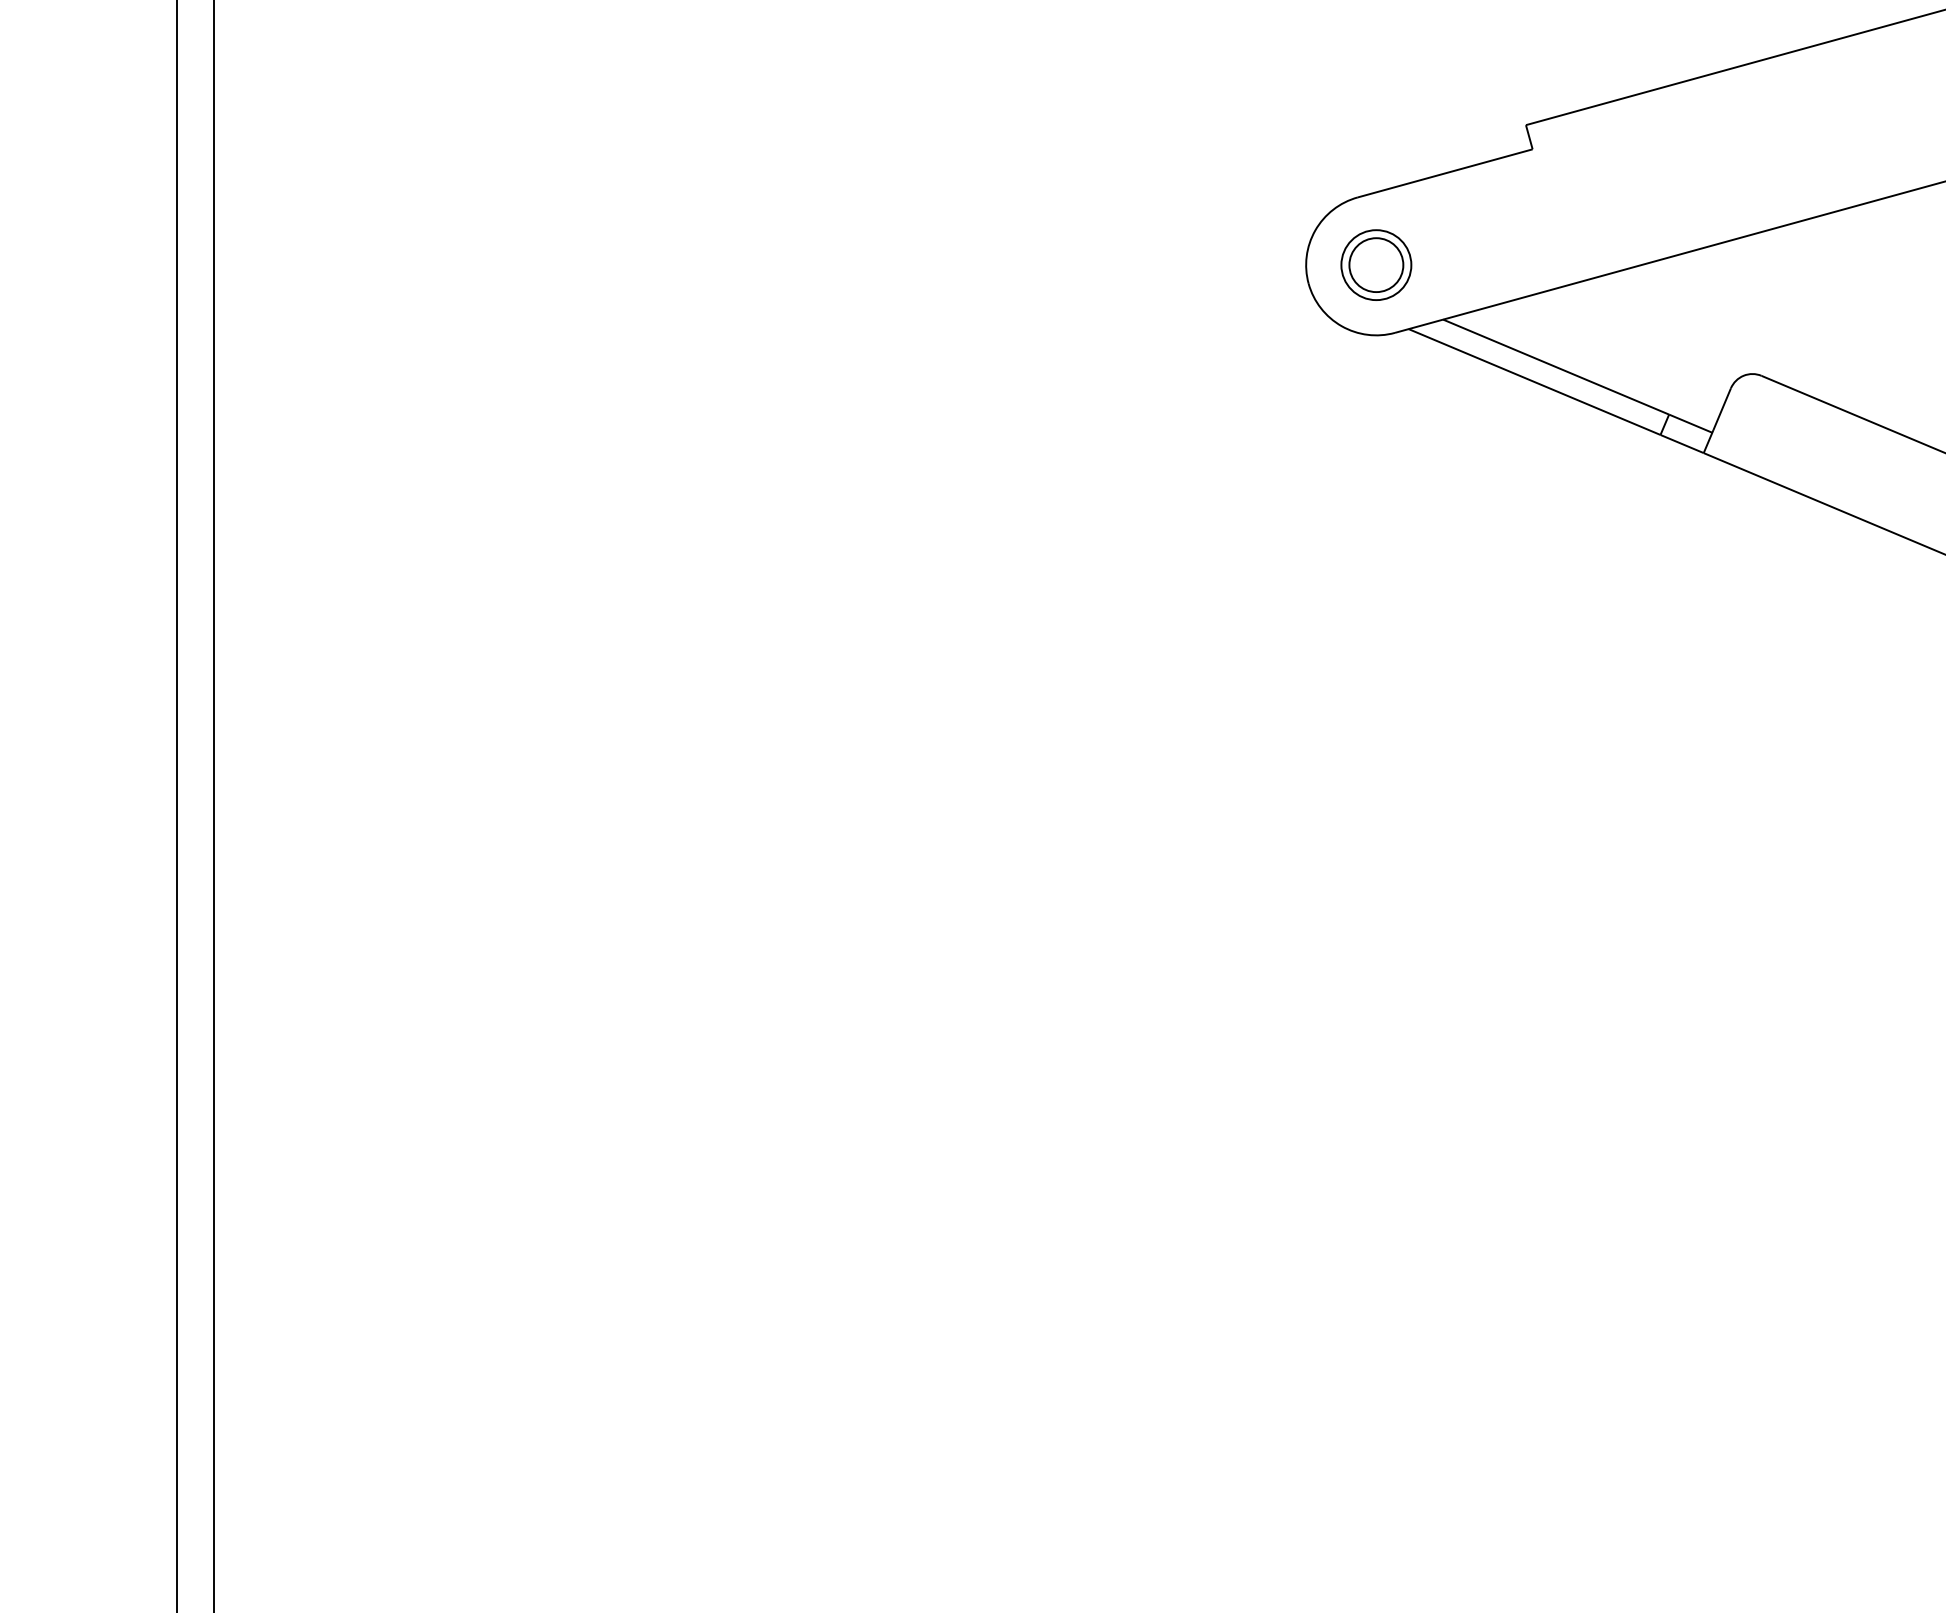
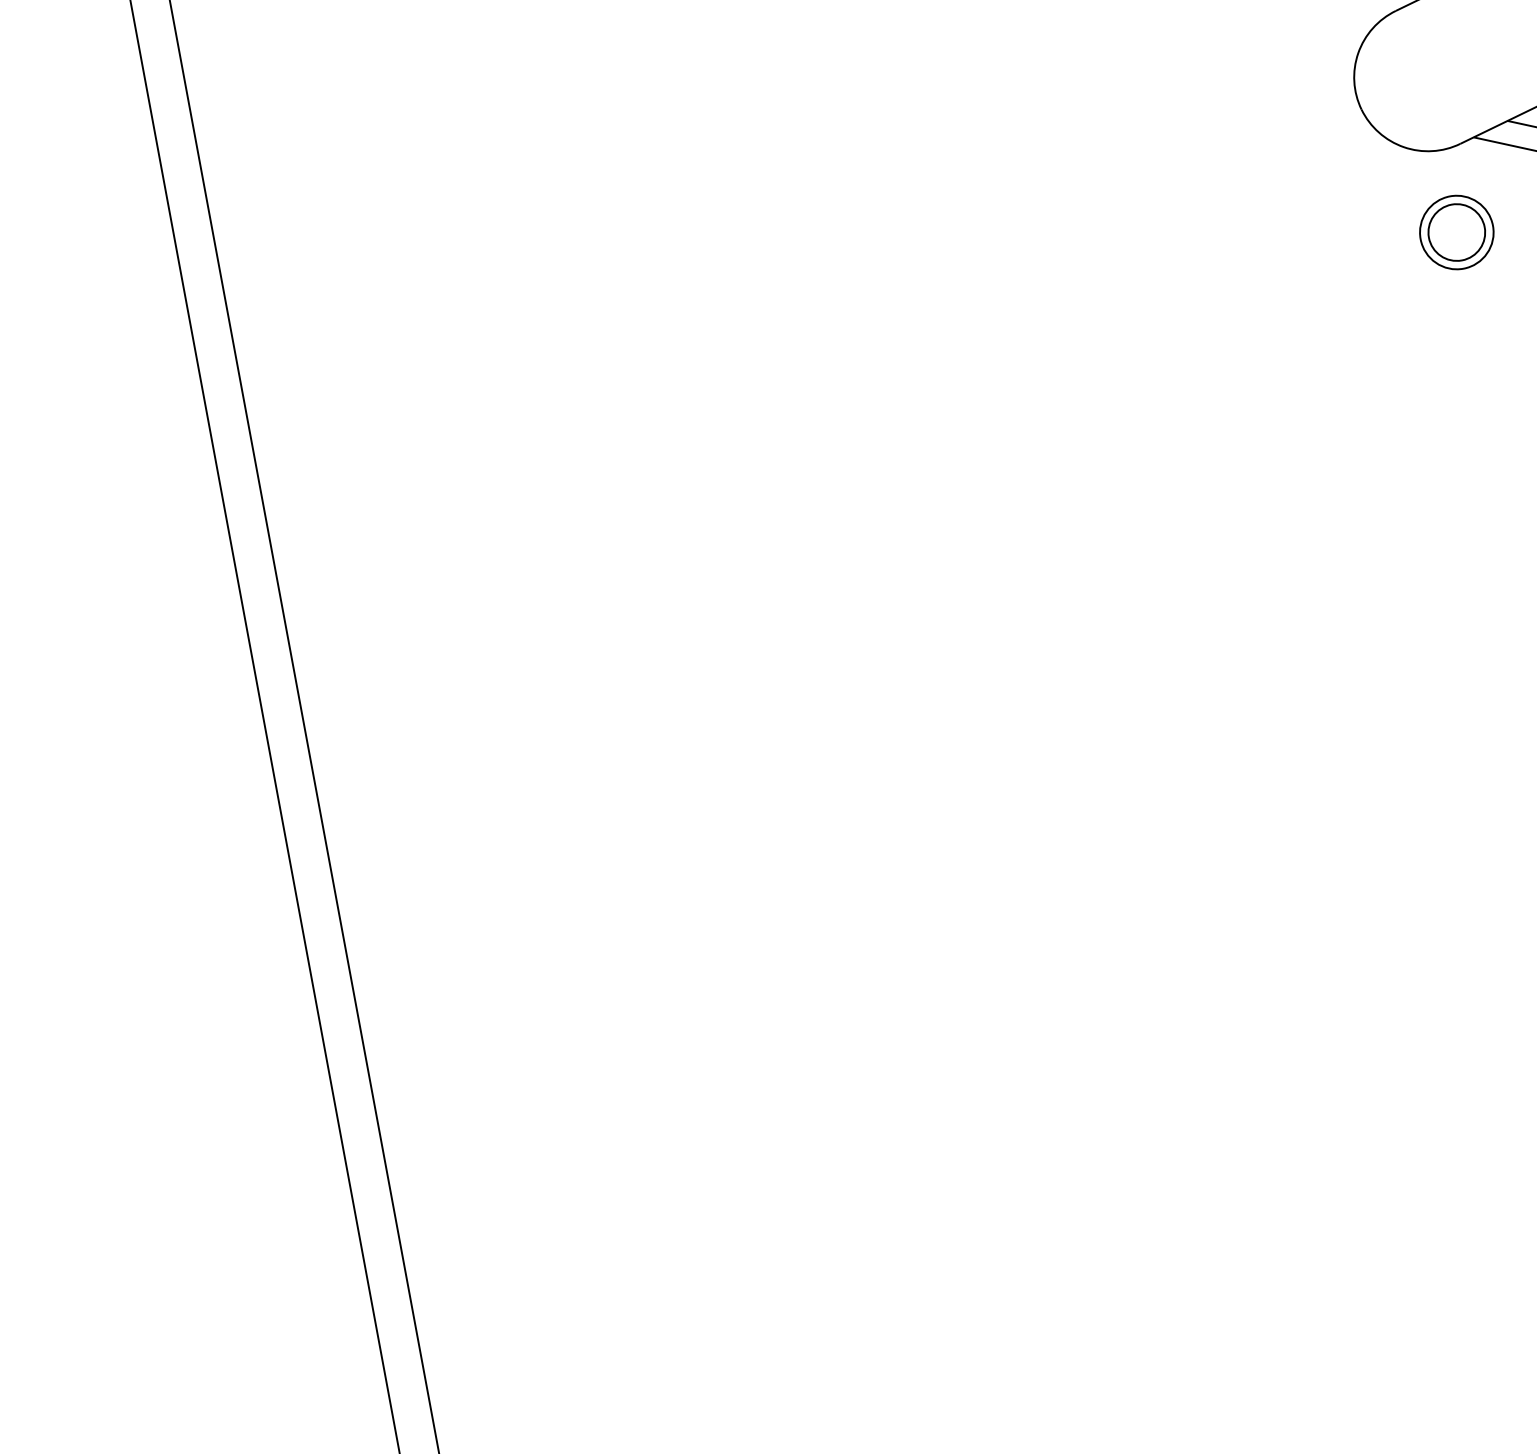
part: (1376, 264) -> (1456, 231), moved

